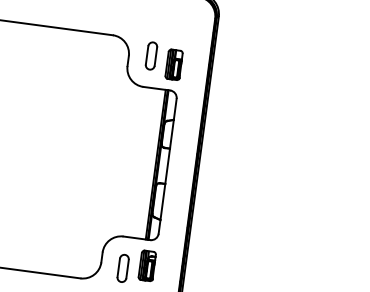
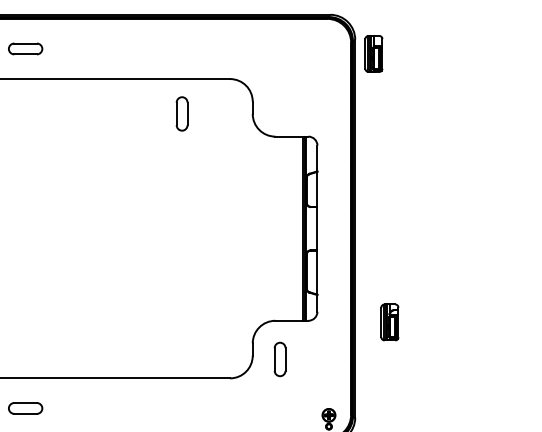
part: (151, 55) -> (181, 113), moved
part: (173, 64) -> (373, 53), moved
part: (146, 265) -> (389, 322), moved

